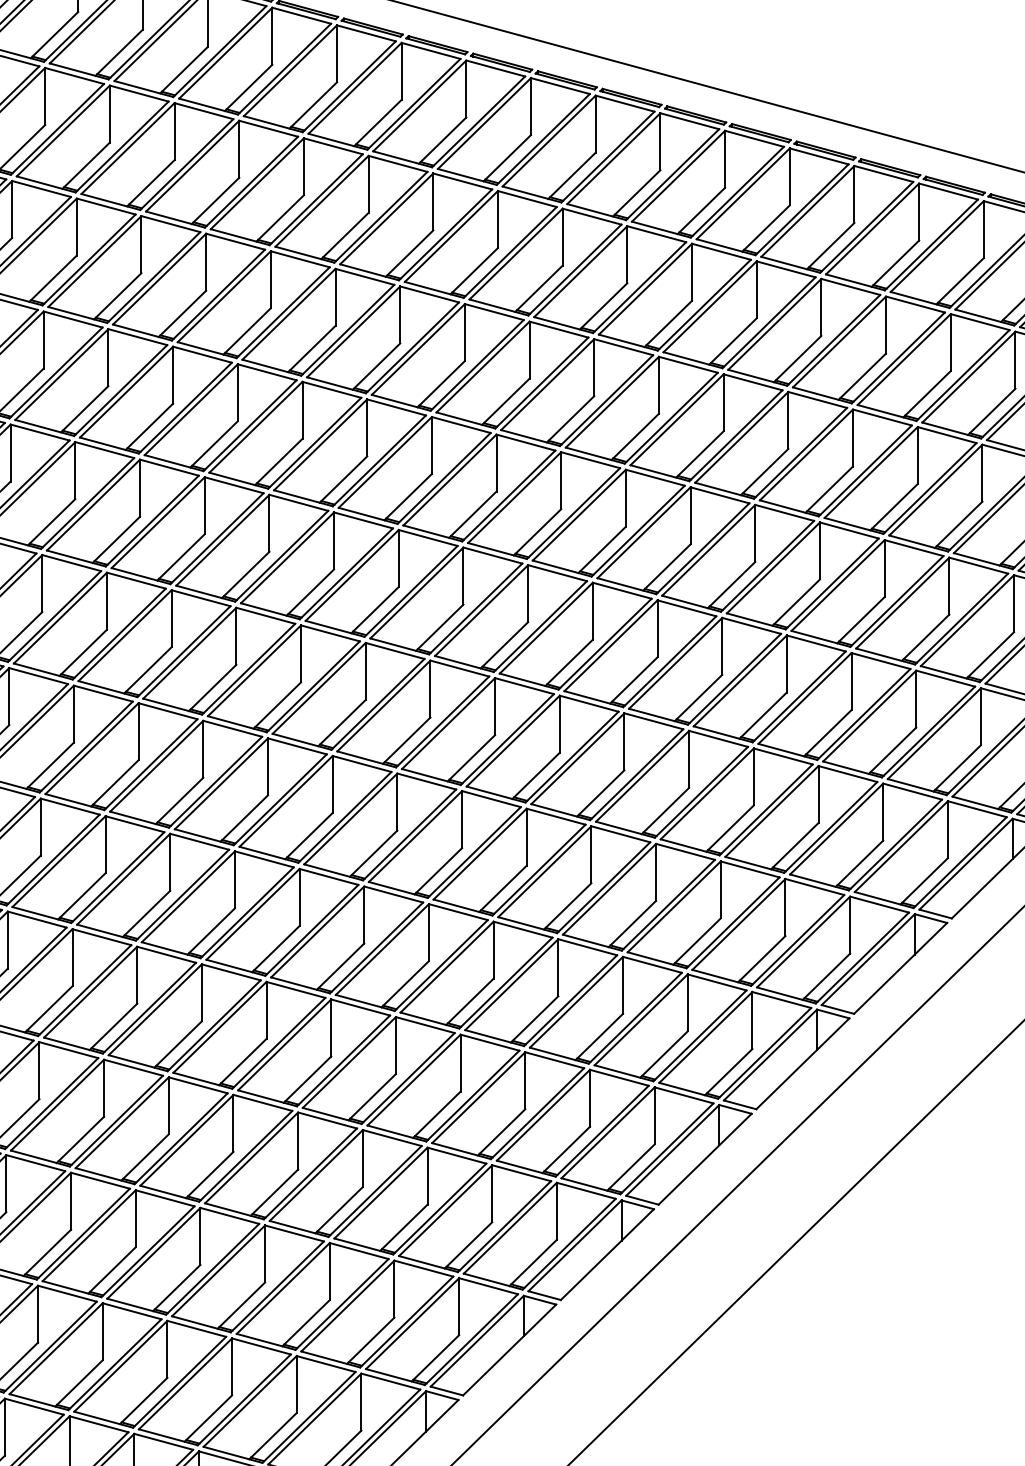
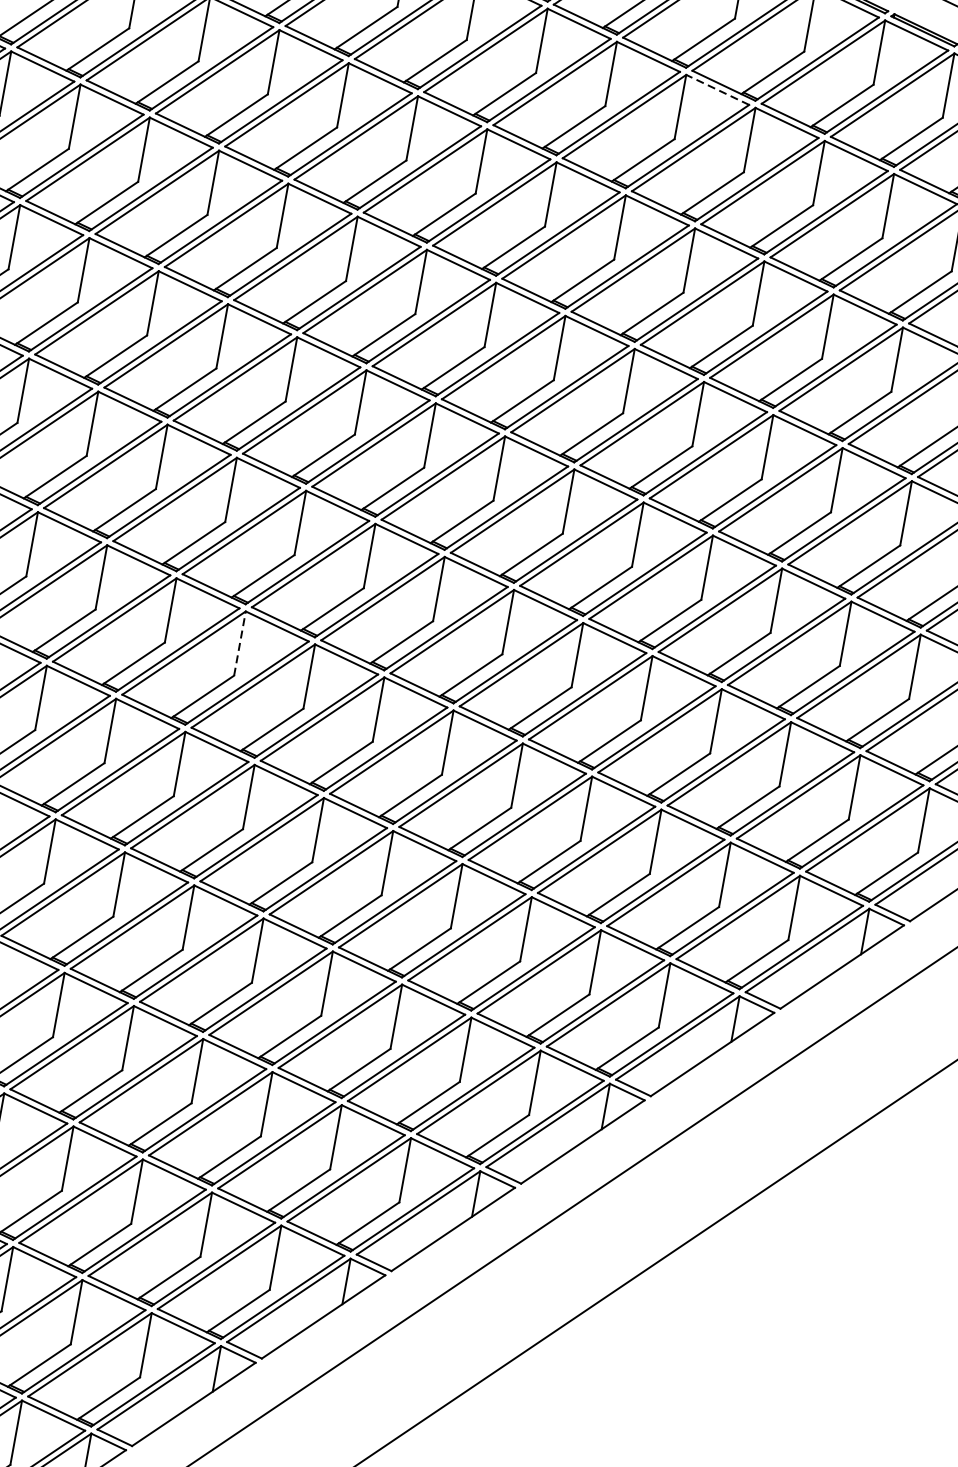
line: (656, 234) -> (717, 90), solid -> dashed
line: (332, 784) -> (239, 643), solid -> dashed

